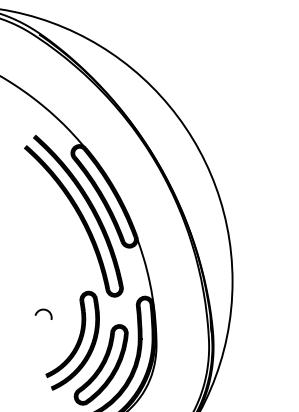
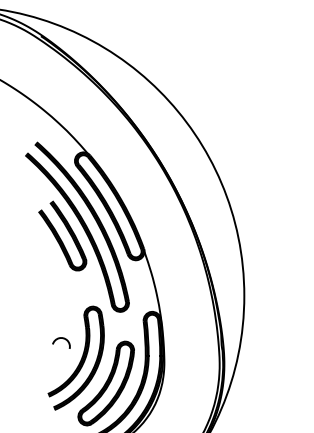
part: (59, 224) -> (62, 235), added
arc: (43, 310) -> (61, 338), moved

